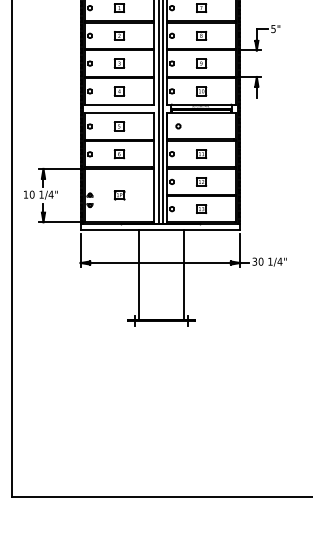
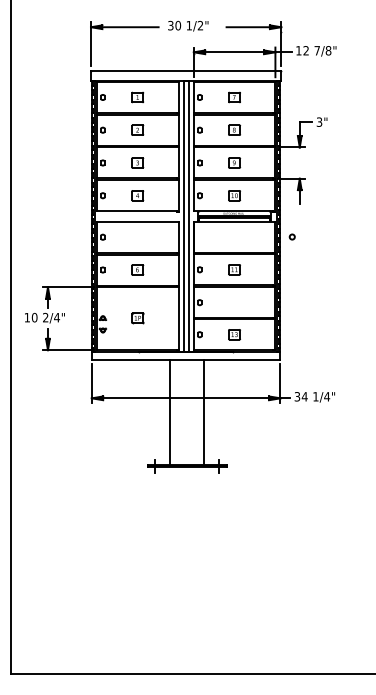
text: (273, 28) -> (319, 121), 5" -> 3"
part: (119, 125) -> (137, 236), removed
circle: (177, 125) -> (291, 236), moved
part: (201, 181) -> (234, 302), removed
text: (41, 194) -> (45, 317), 1/4" -> 2/4"
text: (260, 261) -> (304, 396), 30 -> 34
line: (138, 275) -> (204, 412), moved
line: (184, 275) -> (170, 412), moved

